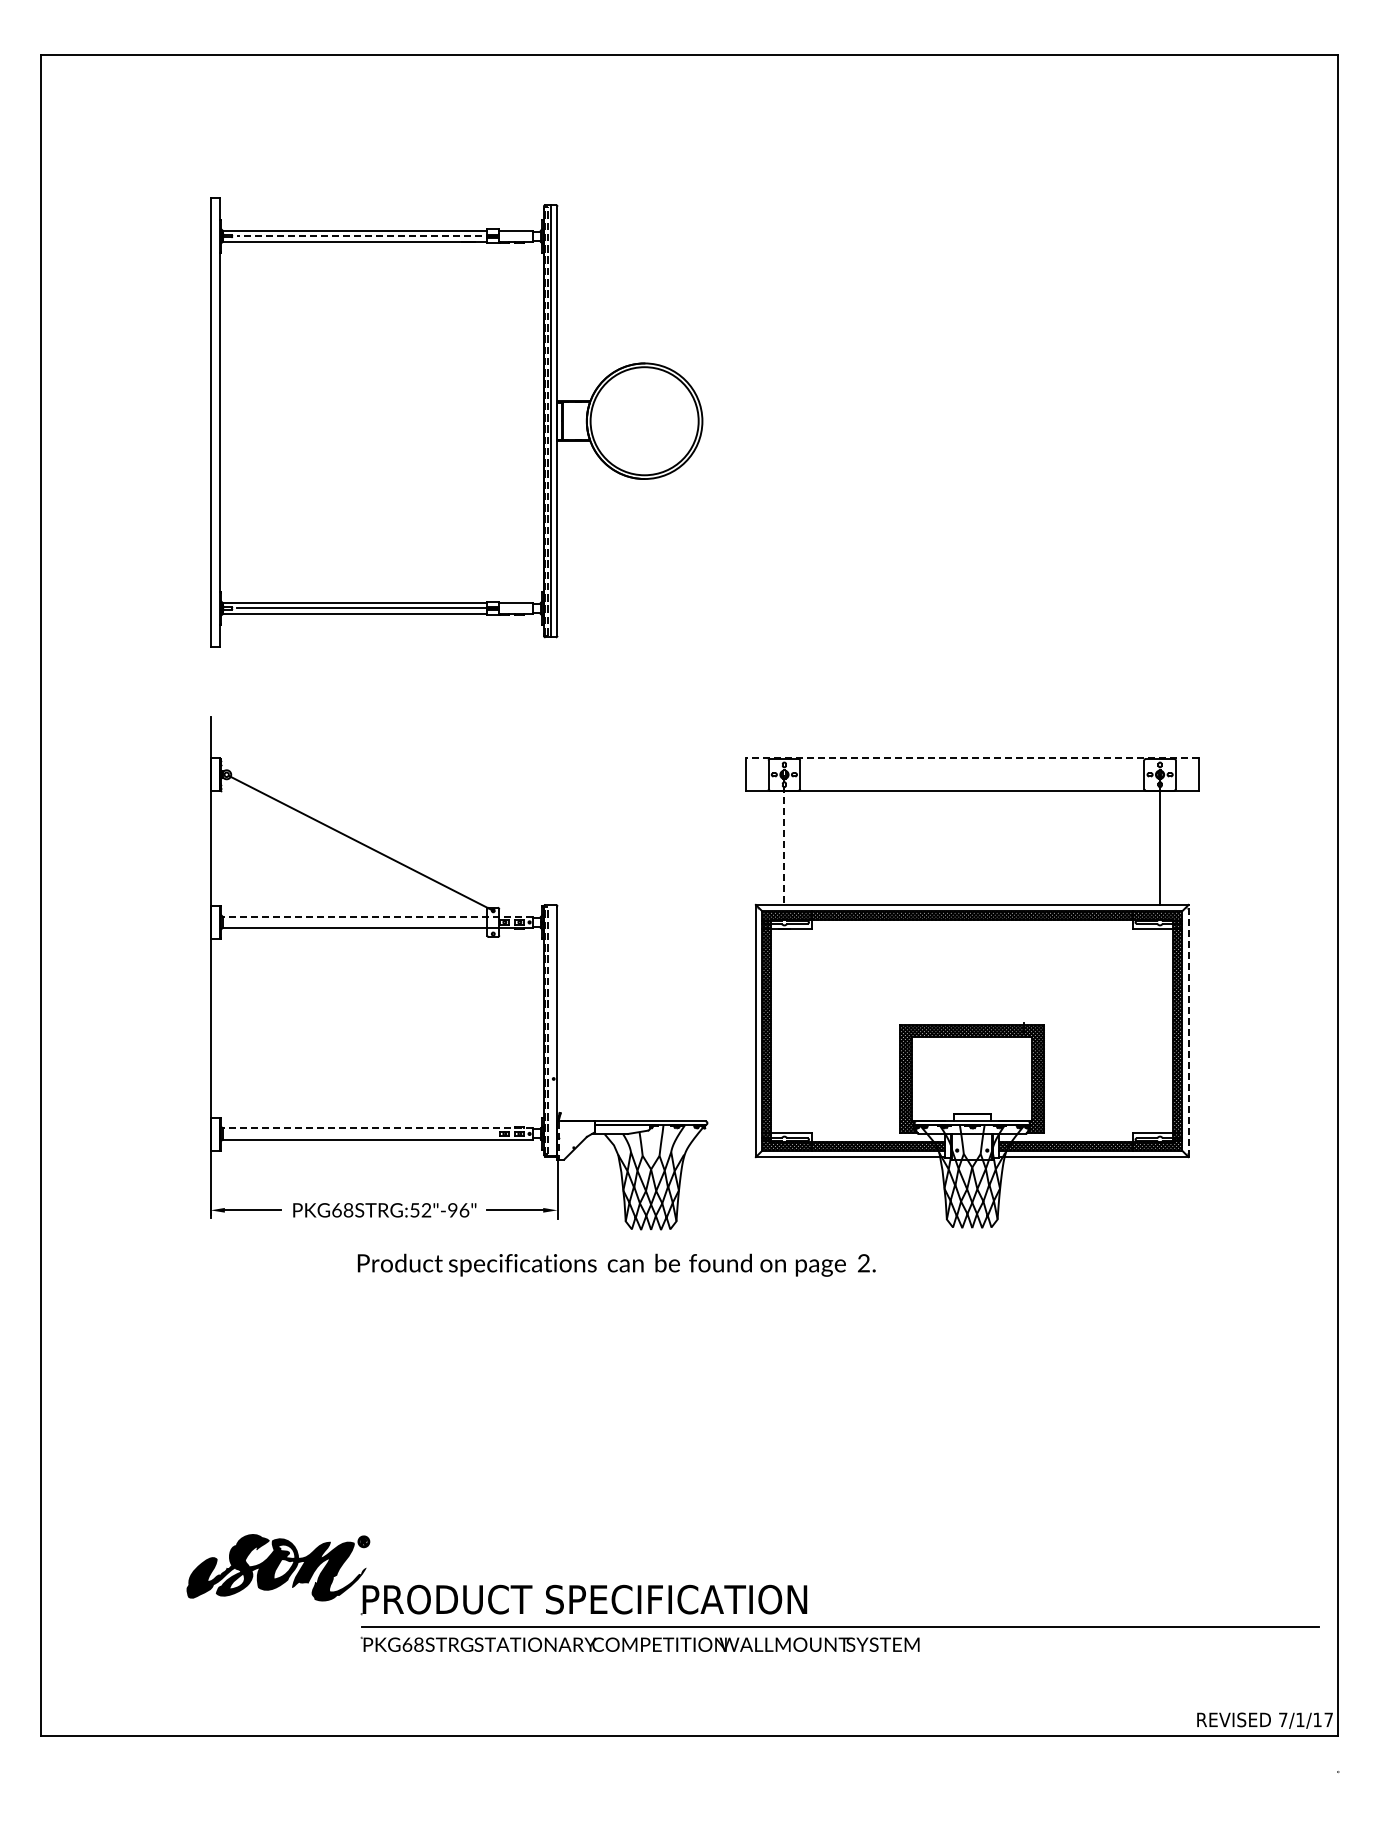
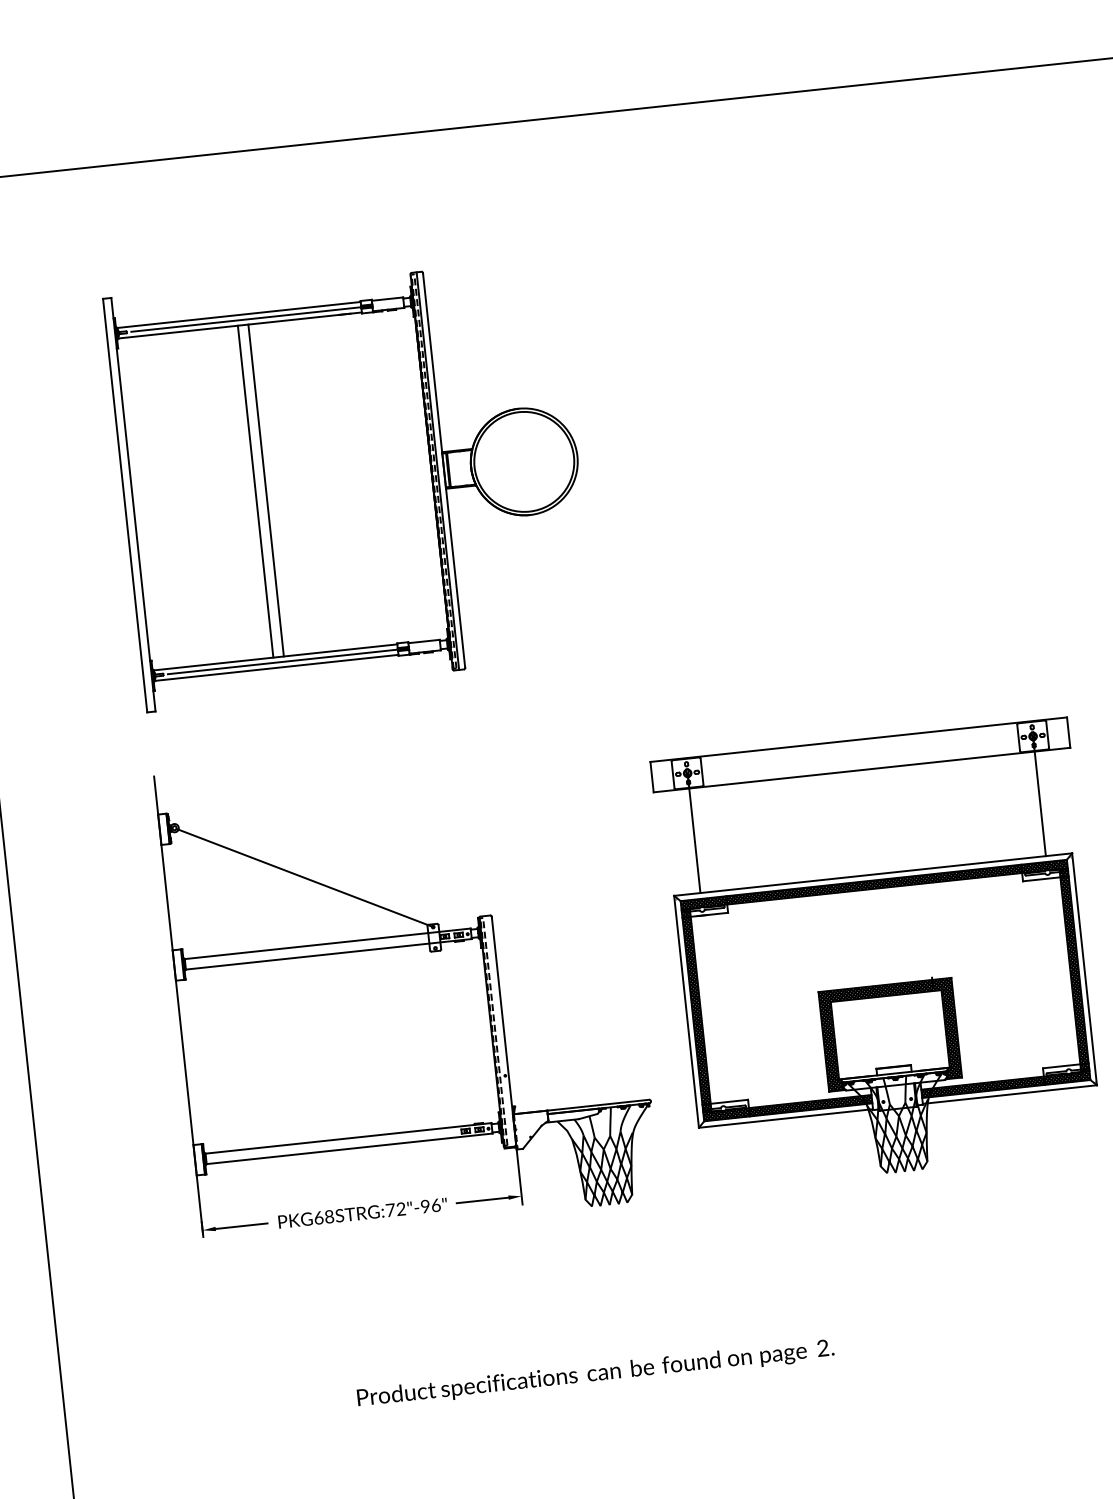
line: (364, 236) -> (248, 319), dashed -> solid
line: (352, 421) -> (255, 490), added
line: (363, 421) -> (265, 489), added
line: (971, 758) -> (858, 739), dashed -> solid
line: (784, 840) -> (694, 833), dashed -> solid
line: (377, 916) -> (327, 943), dashed -> solid
line: (1188, 1030) -> (1084, 968), dashed -> solid
line: (377, 1128) -> (348, 1138), dashed -> solid
text: (414, 1210) -> (390, 1210), 52"-96" -> 72"-96"
text: (616, 1264) -> (595, 1373), moved

